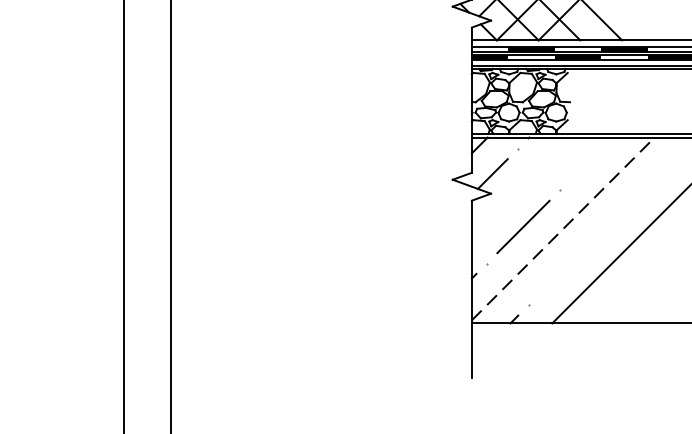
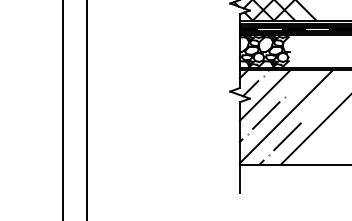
line: (521, 187) -> (265, 95), added
line: (563, 228) -> (286, 116), dashed -> solid
line: (565, 268) -> (287, 136), added

